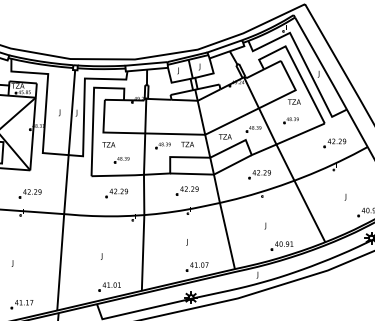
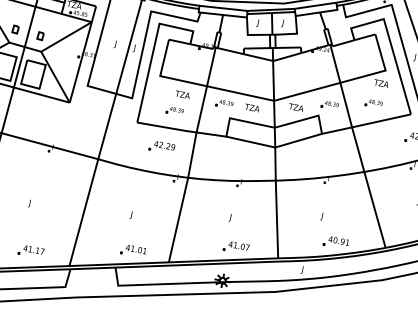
text: (108, 144) -> (182, 94), moved
part: (259, 174) -> (326, 157), removed
part: (186, 190) -> (240, 159), removed
part: (29, 193) -> (63, 128), removed

